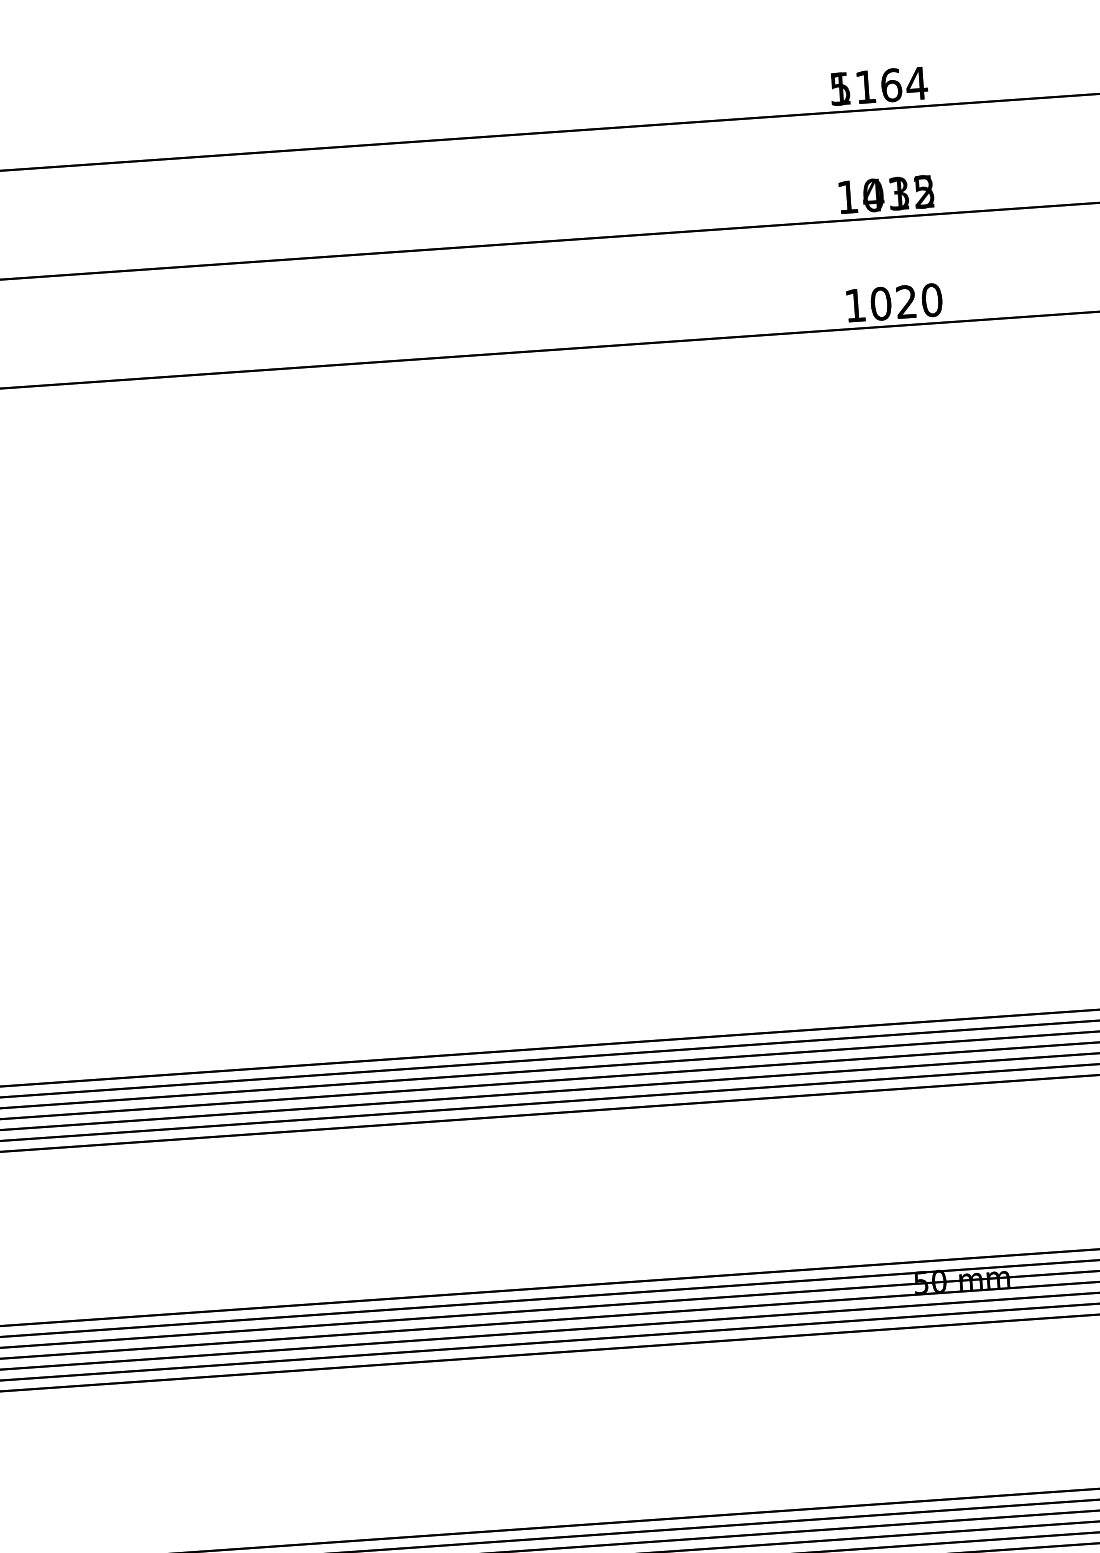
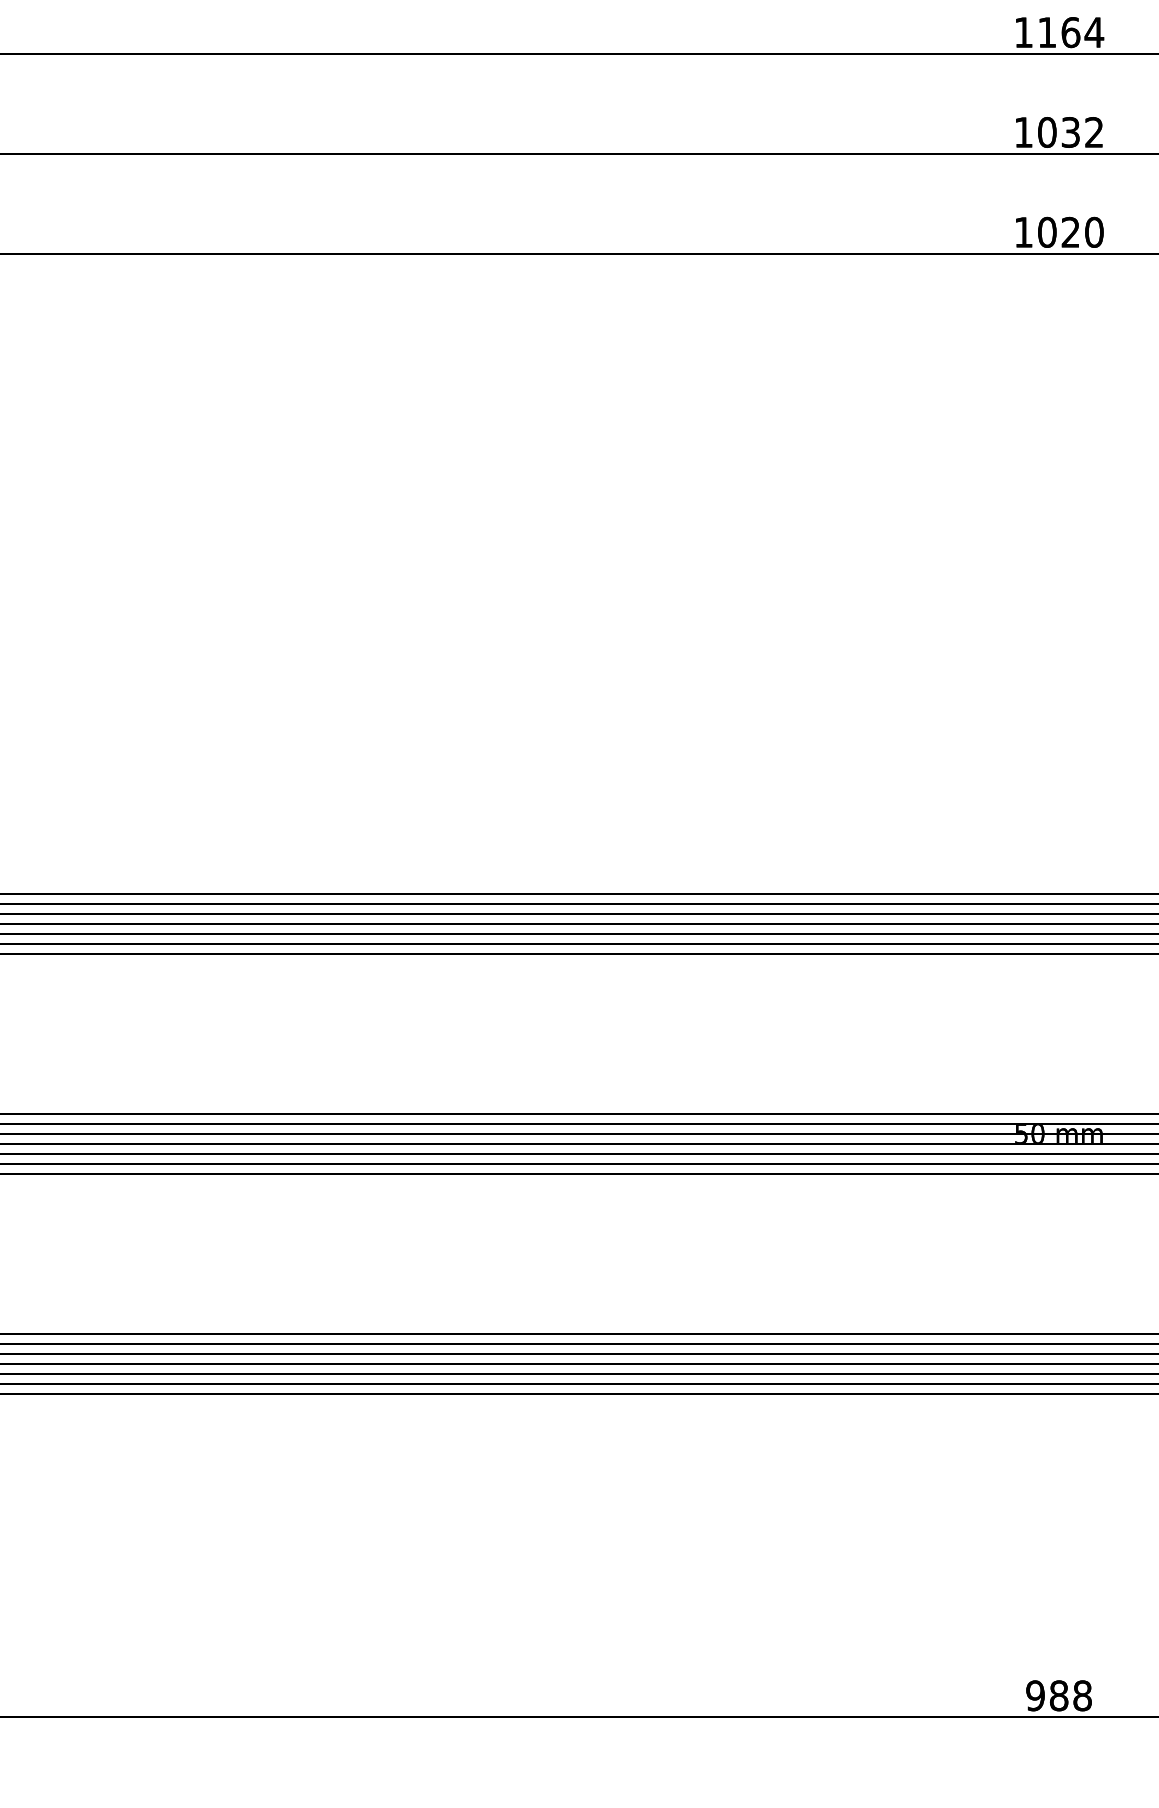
text: (840, 88) -> (1023, 32), 5164 -> 1164
text: (897, 193) -> (1069, 132), 1415 -> 1032

